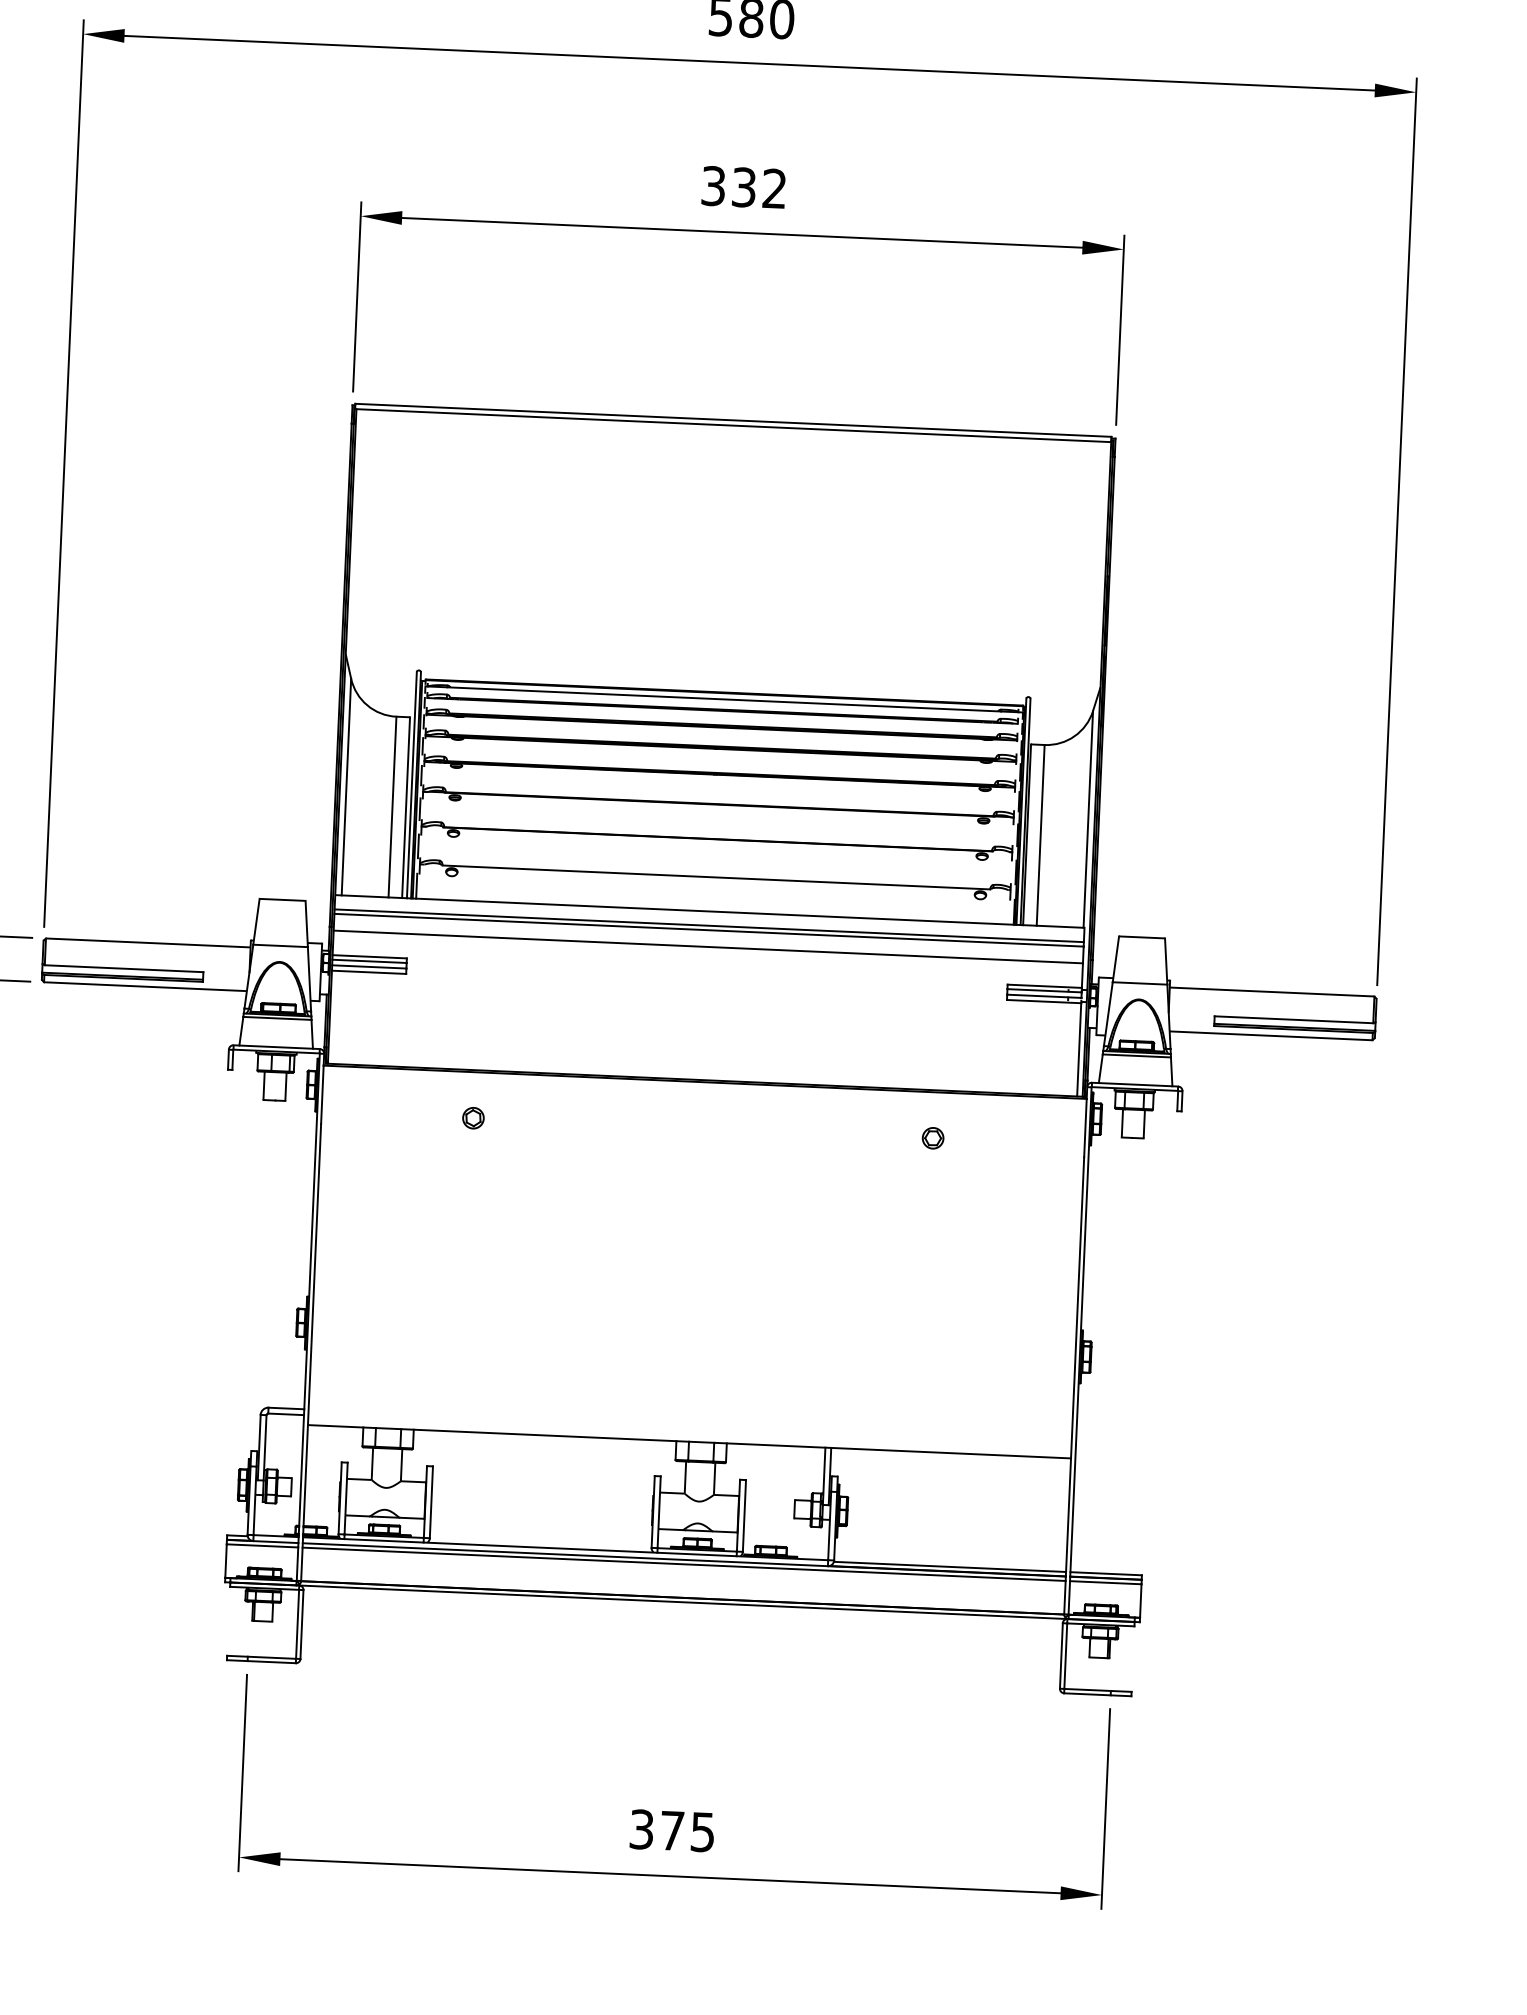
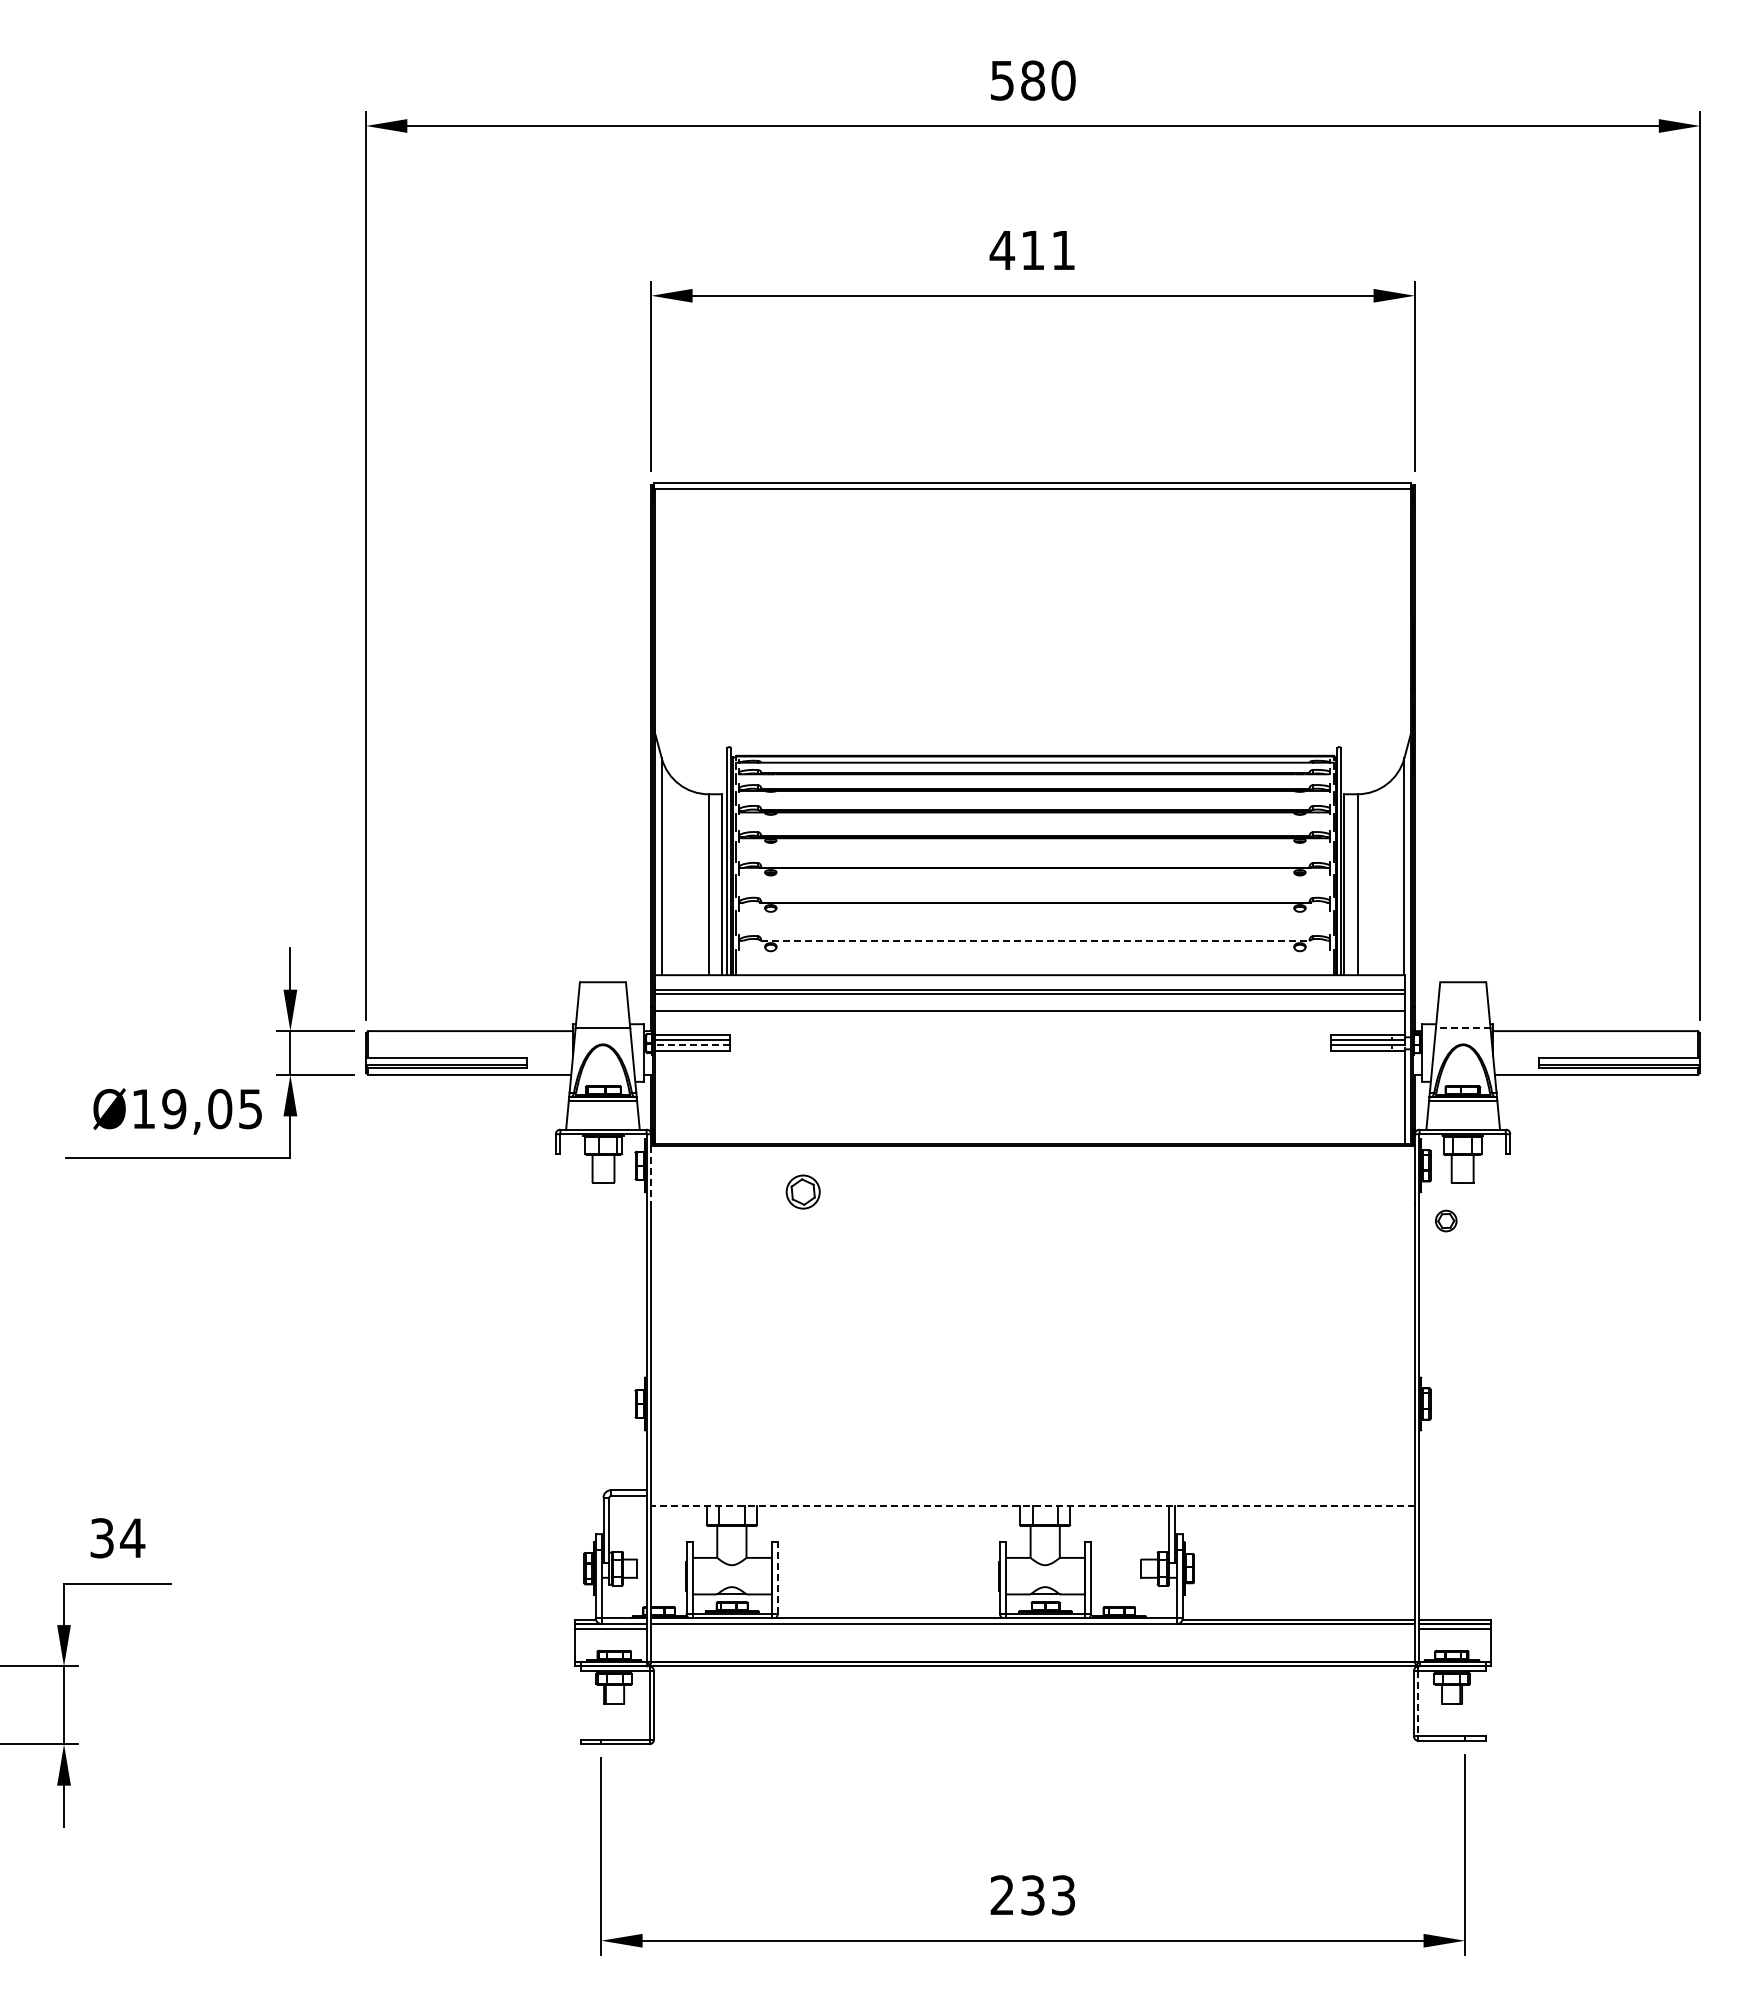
text: (742, 187) -> (1031, 250), 332 -> 411
line: (716, 877) -> (1035, 940), solid -> dashed
line: (369, 966) -> (692, 1045), solid -> dashed
line: (1139, 983) -> (1462, 1028), solid -> dashed
line: (322, 1095) -> (651, 1175), solid -> dashed
part: (472, 1117) -> (802, 1191), size x1.6
part: (933, 1137) -> (1446, 1220), moved
line: (689, 1441) -> (1033, 1505), solid -> dashed
line: (431, 1502) -> (777, 1577), solid -> dashed
line: (683, 1564) -> (1032, 1628), removed
line: (1065, 1656) -> (1418, 1703), solid -> dashed
text: (671, 1831) -> (1032, 1895), 375 -> 233

